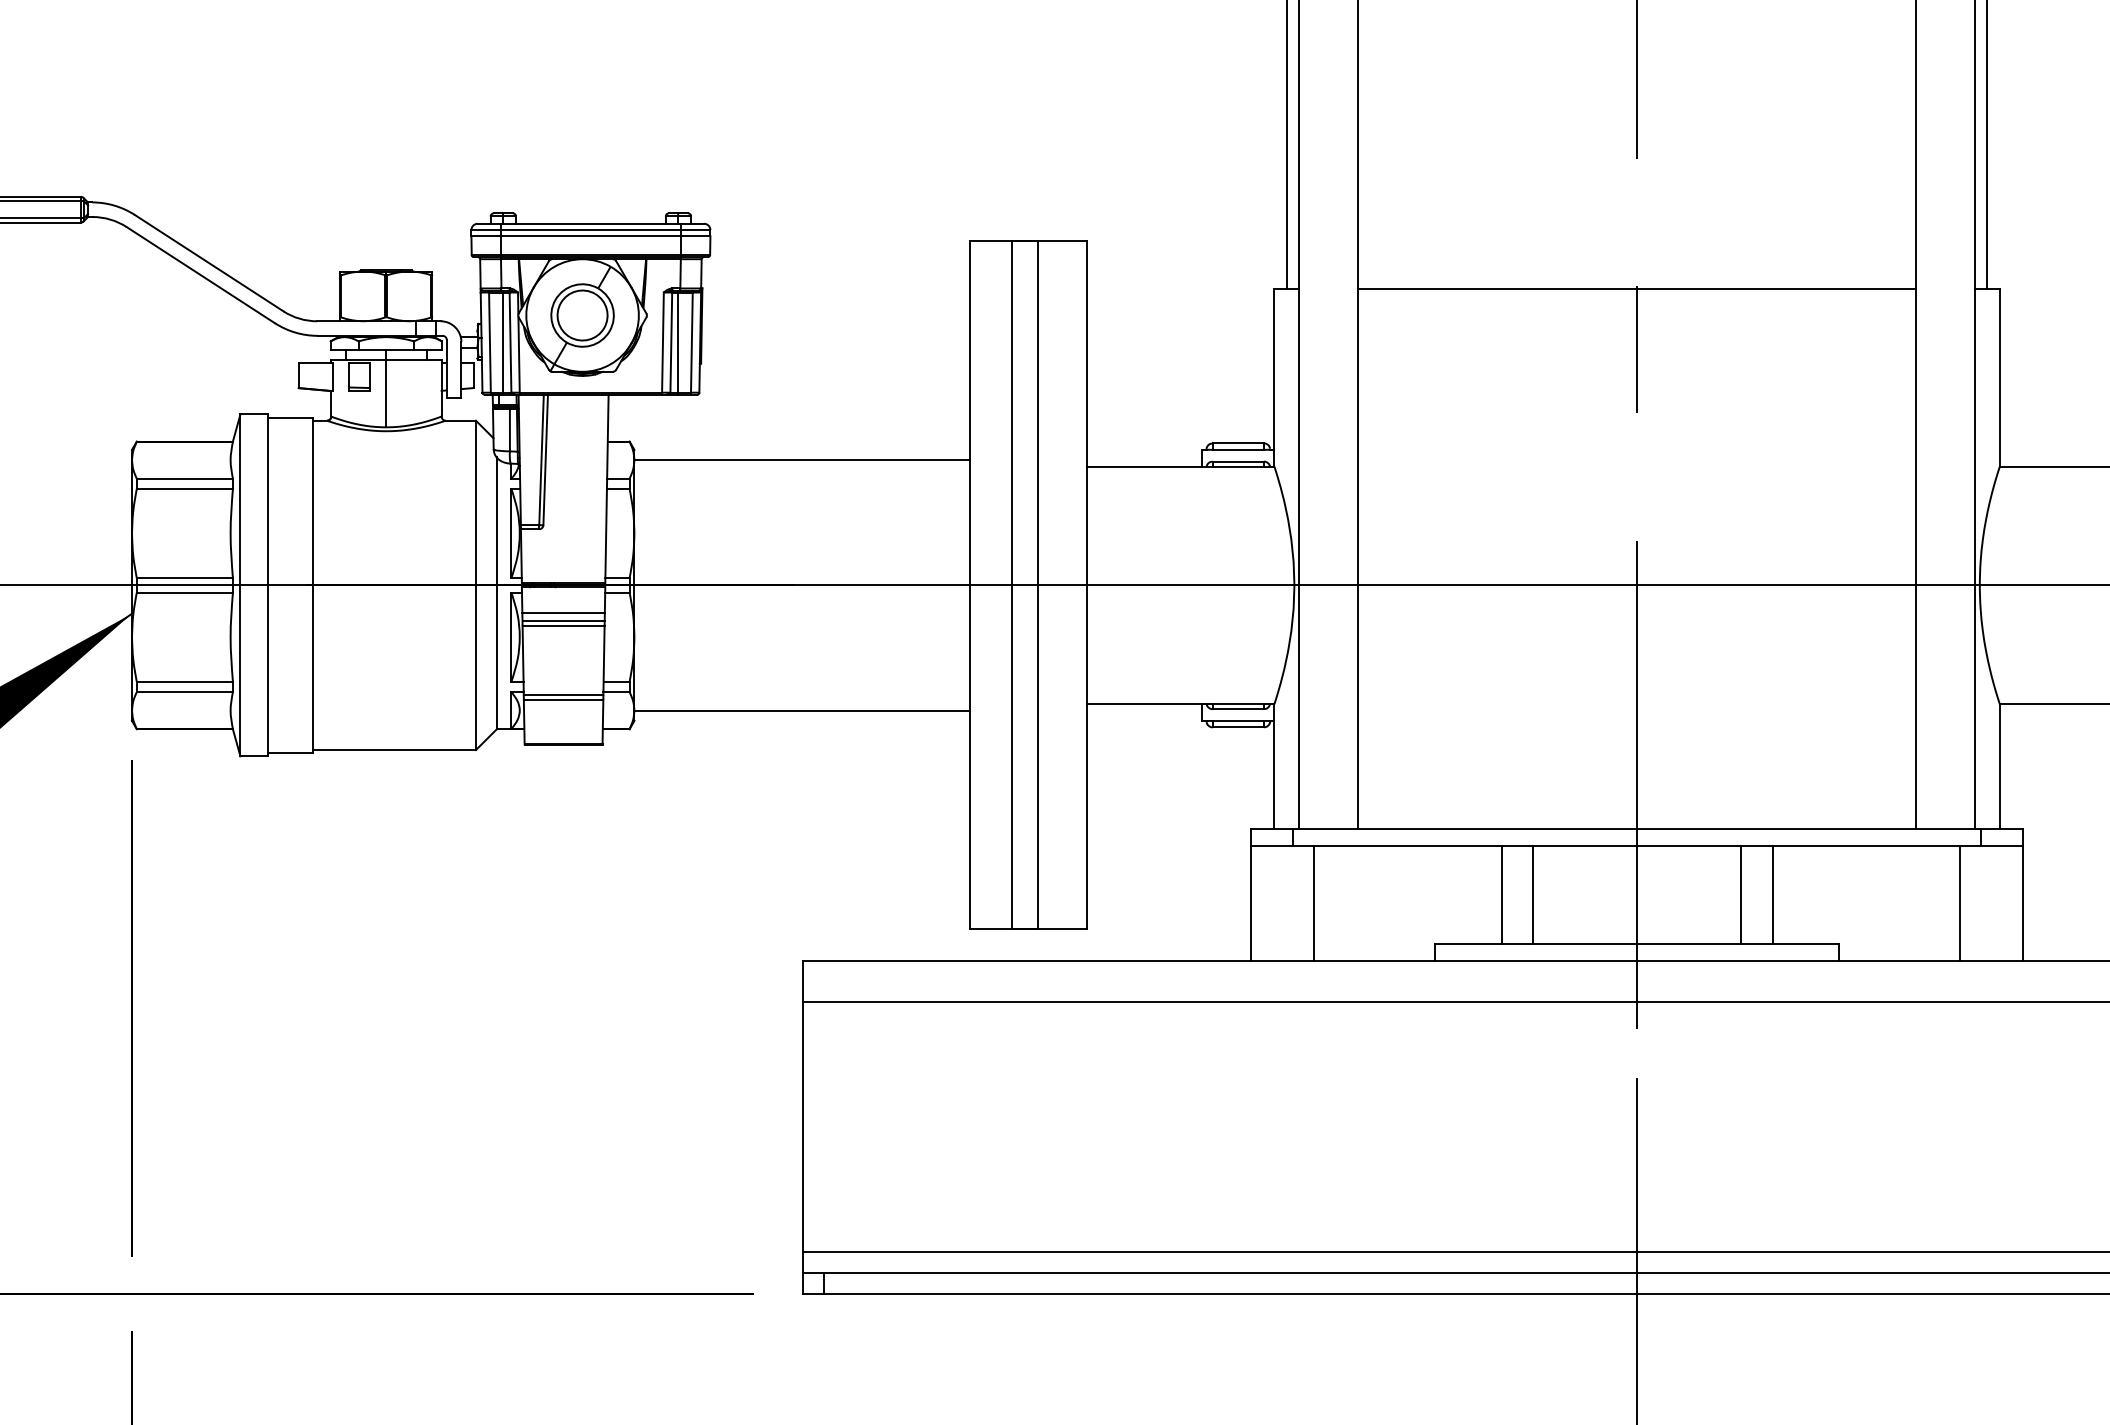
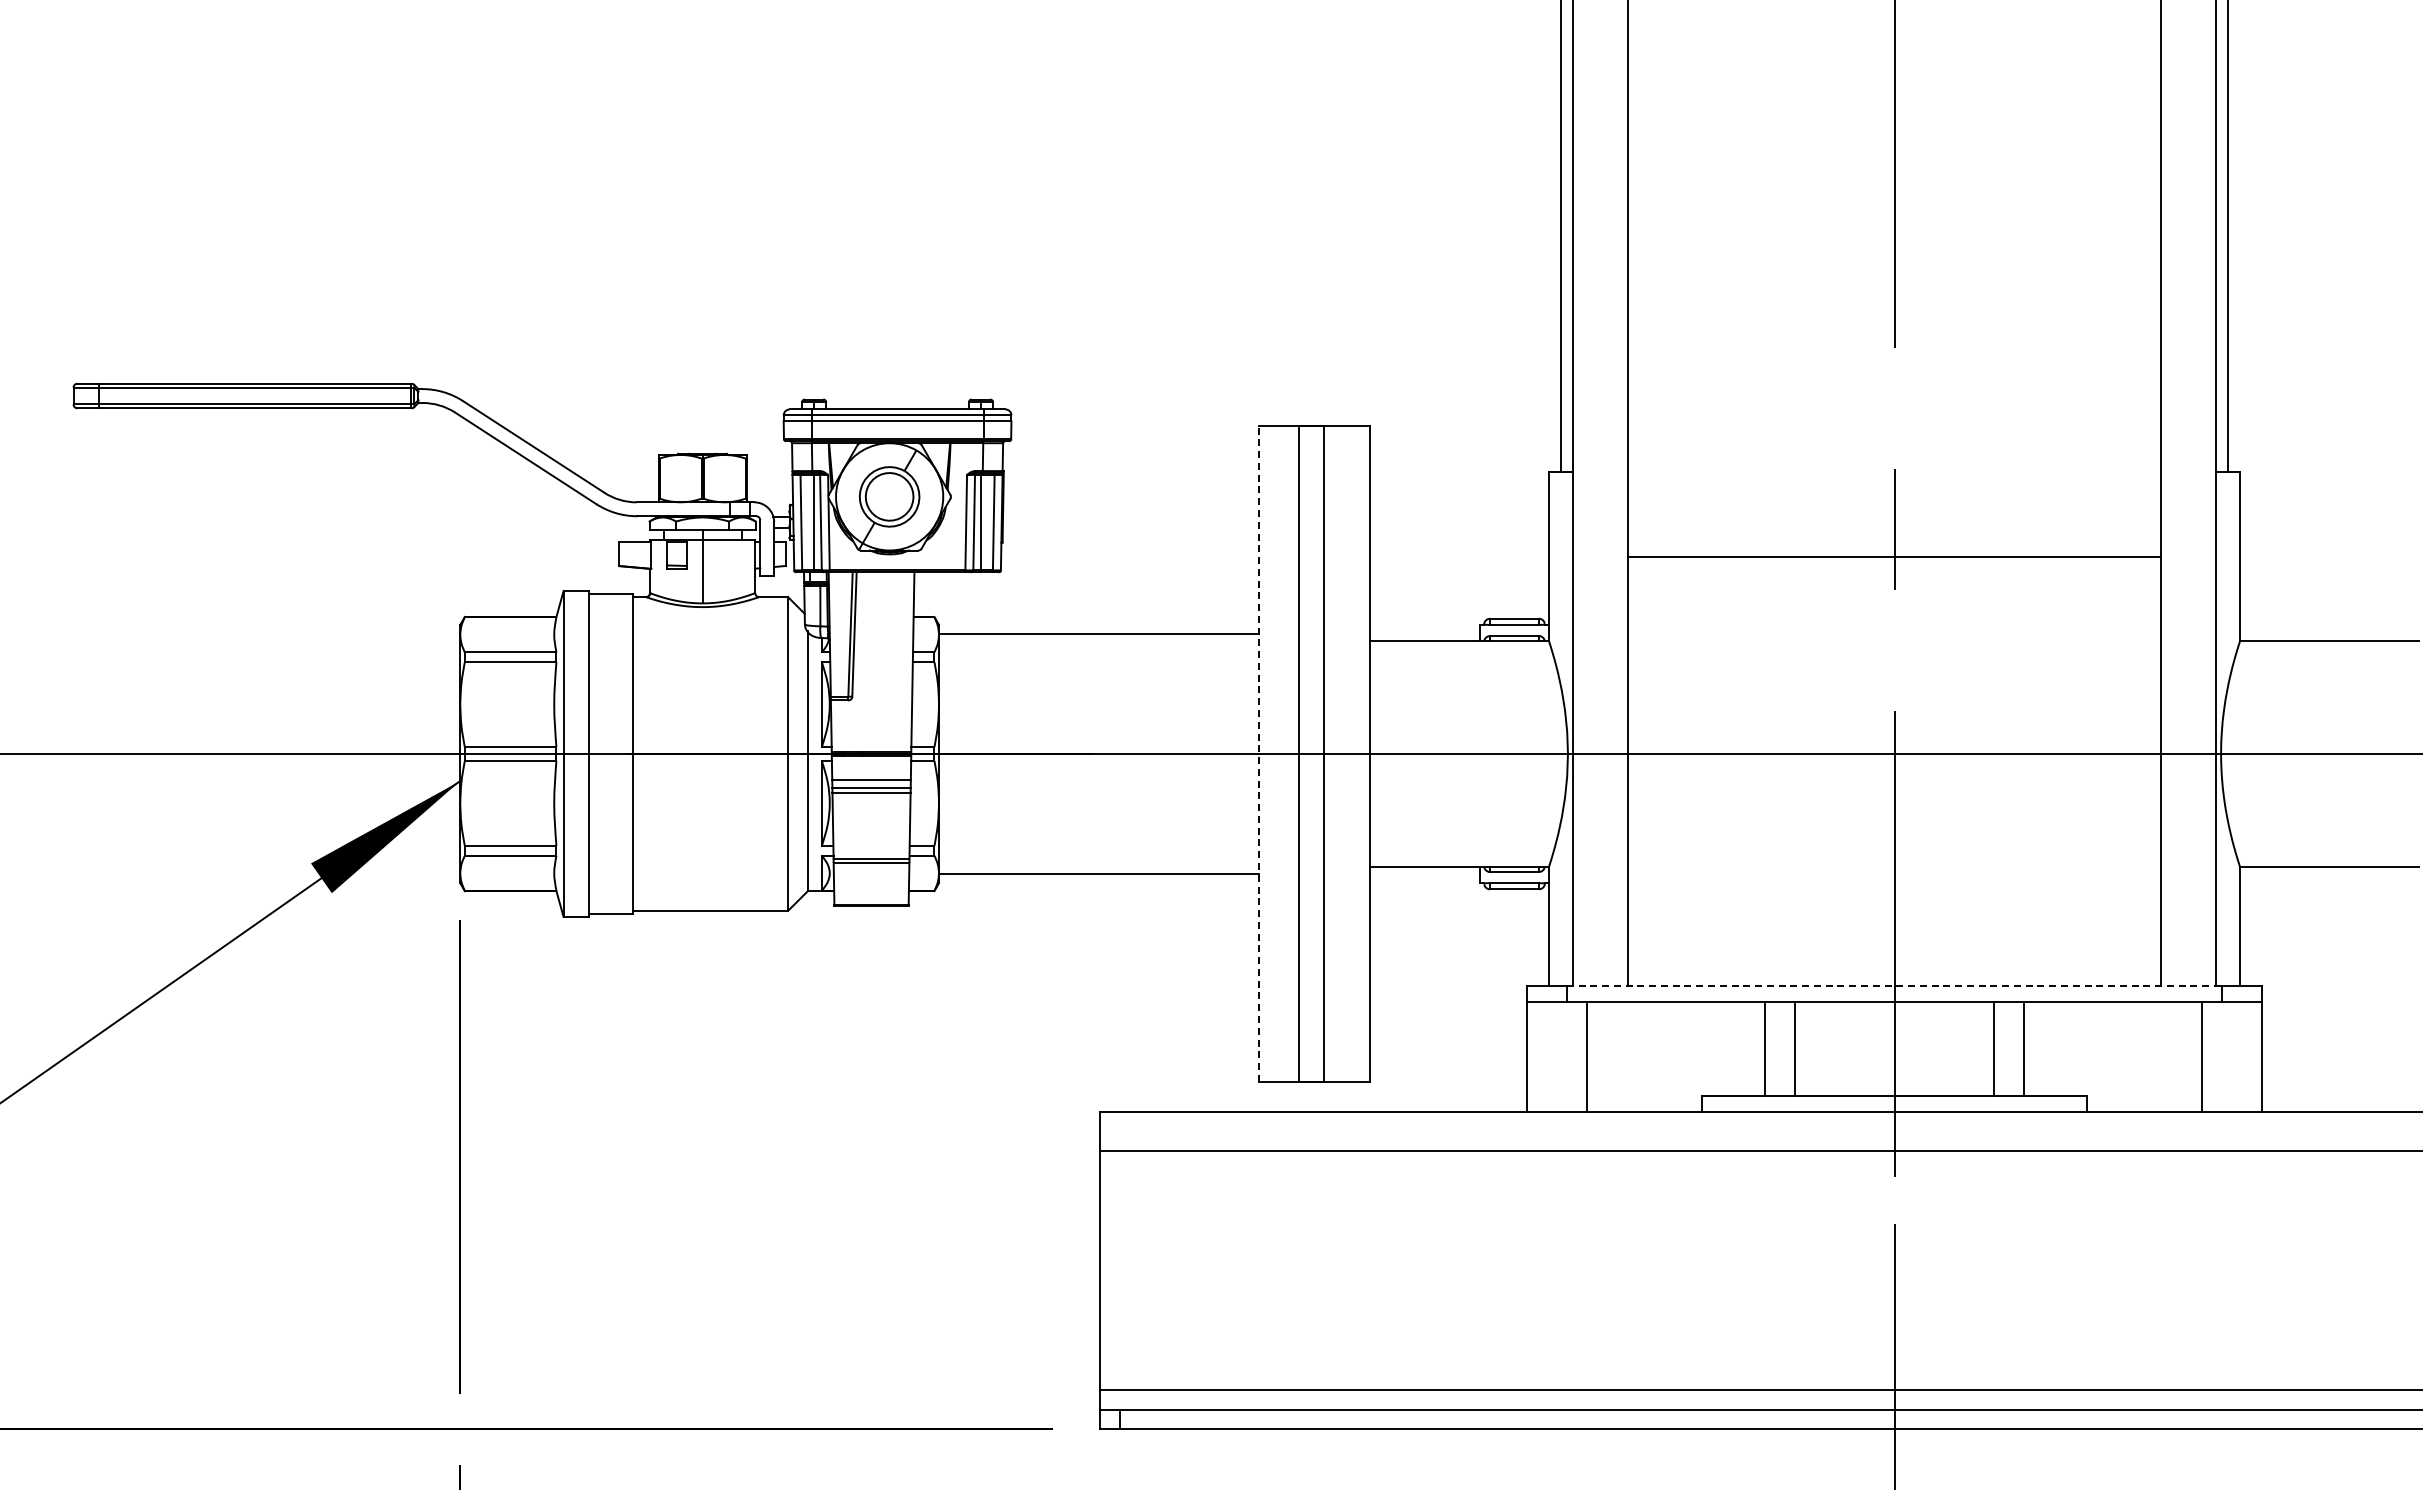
line: (1637, 288) -> (1894, 556), moved
line: (969, 585) -> (1258, 754), solid -> dashed
line: (1637, 829) -> (1894, 986), solid -> dashed

